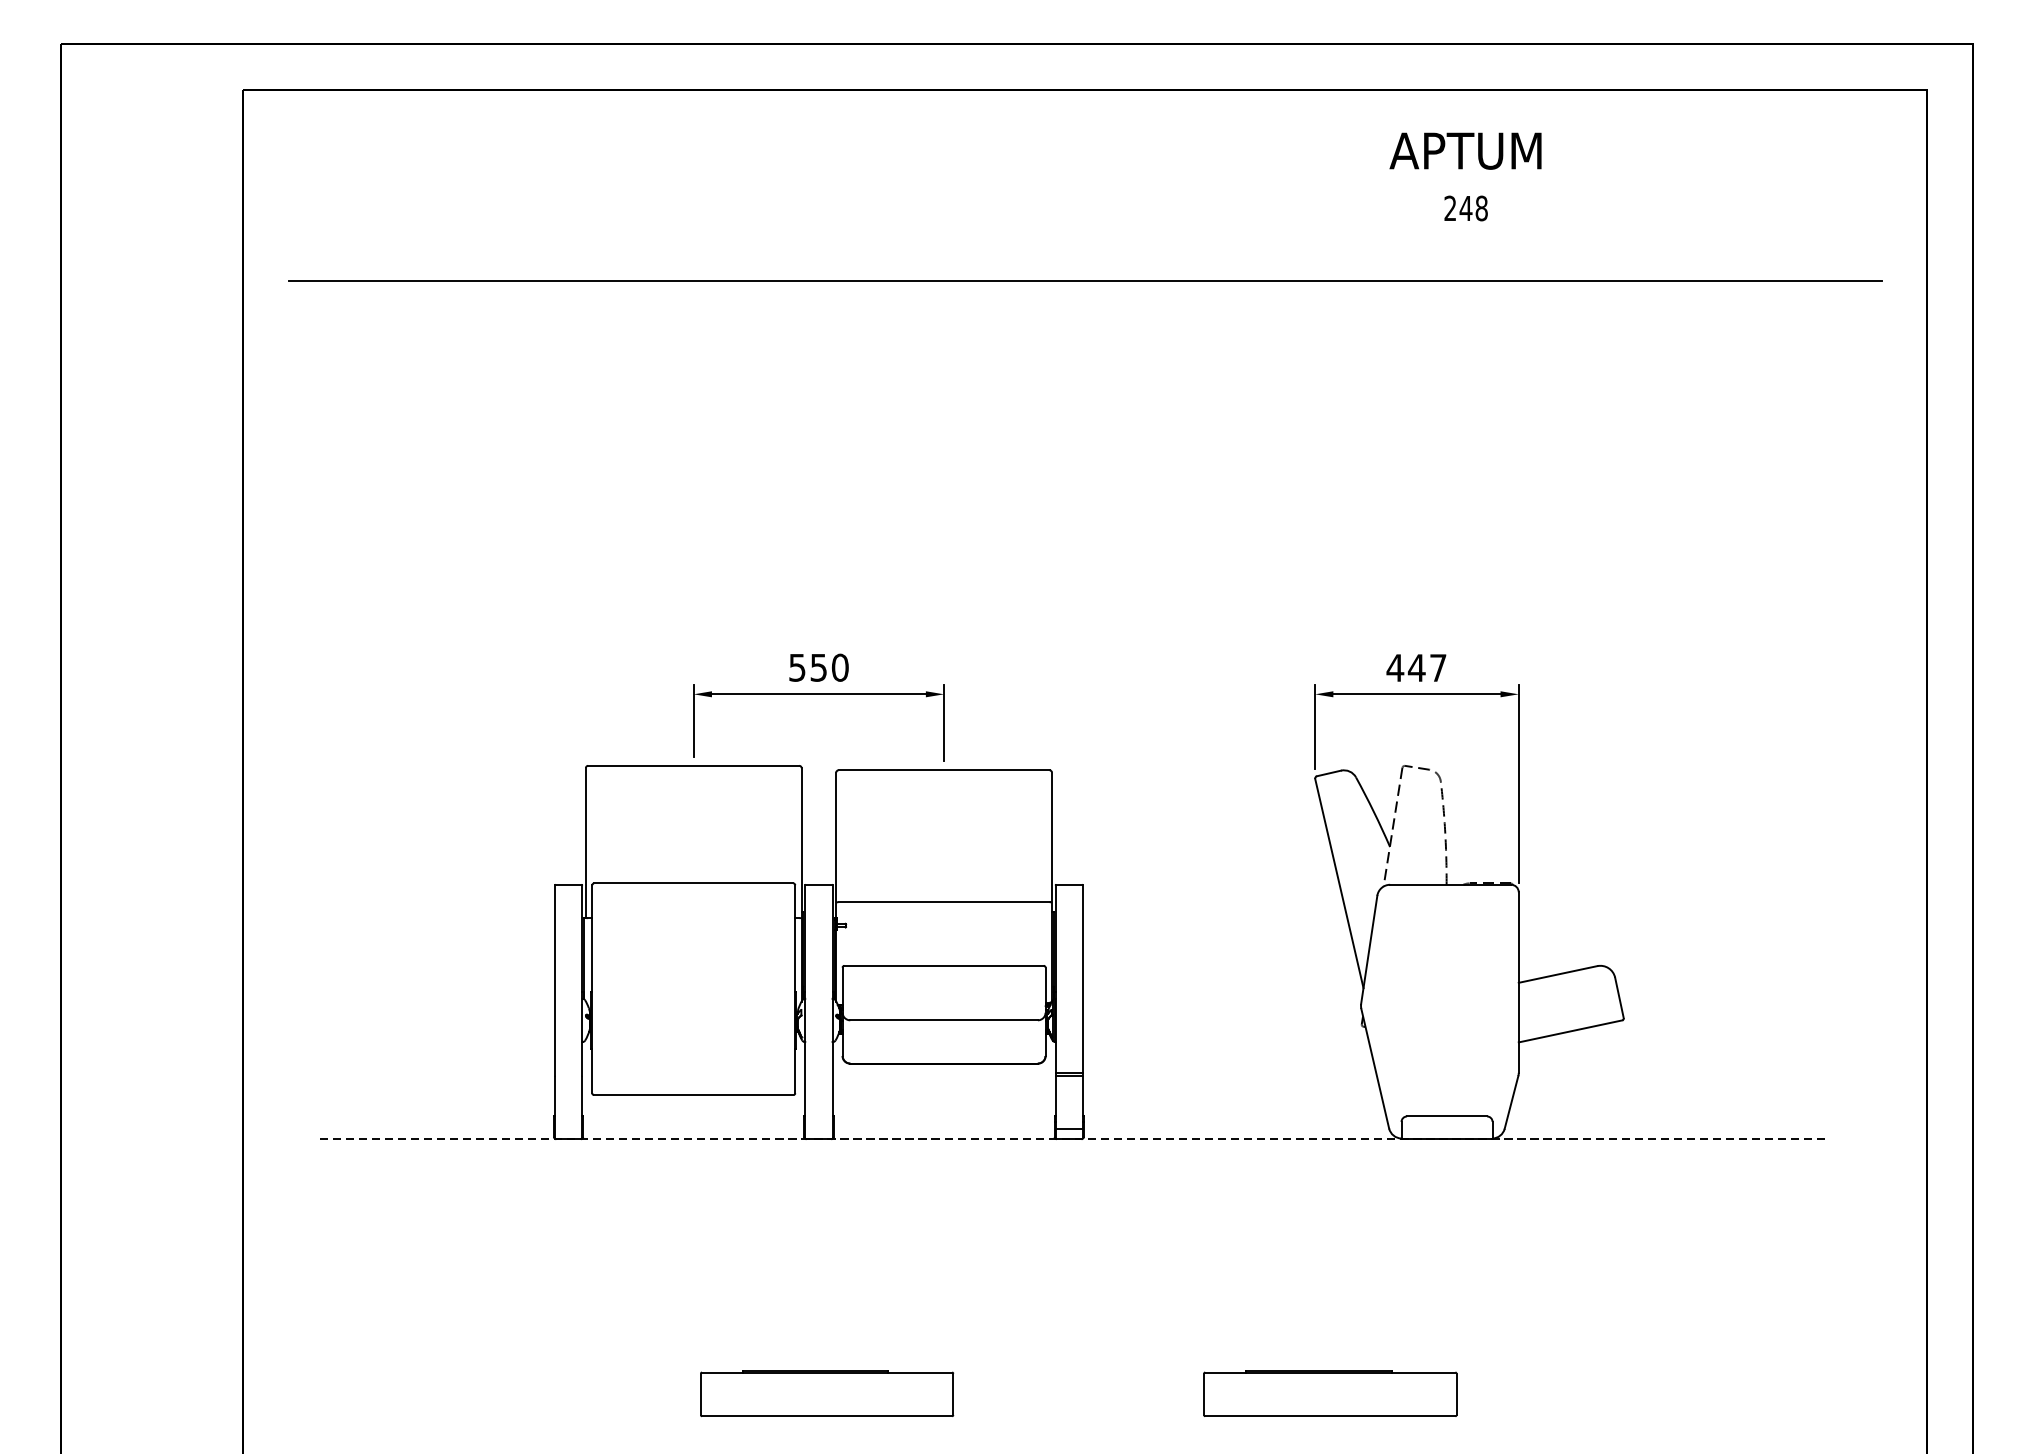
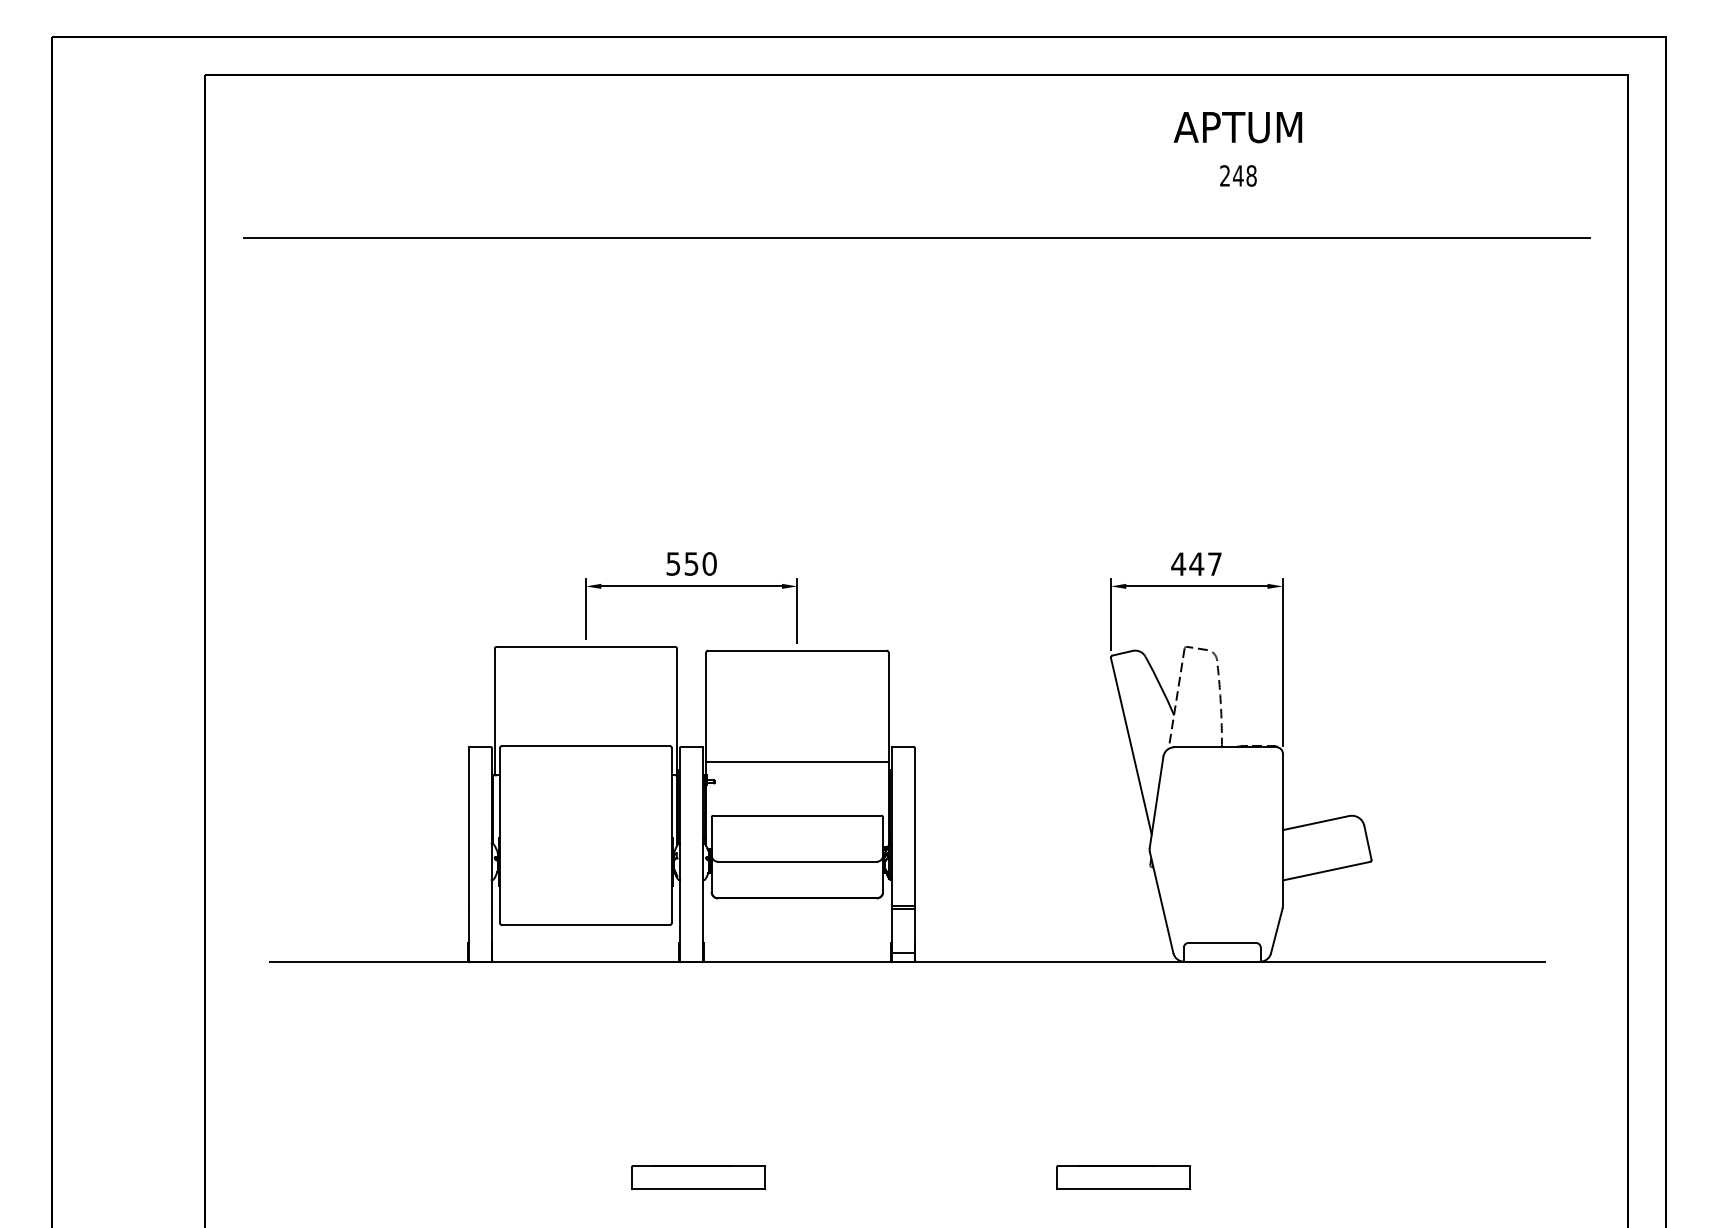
line: (1074, 1139) -> (907, 962), dashed -> solid
part: (827, 1394) -> (698, 1177), size x0.62
part: (1330, 1394) -> (1123, 1177), size x0.62

